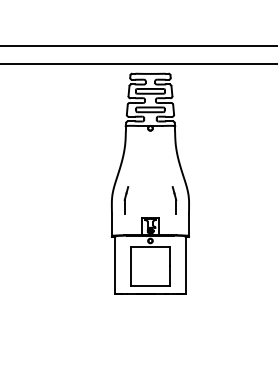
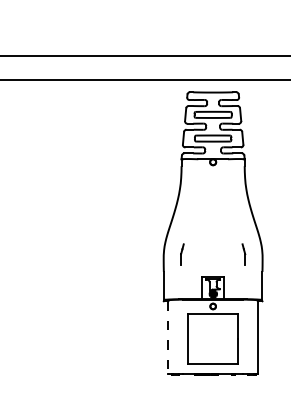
part: (126, 200) -> (182, 254), size x0.6
part: (174, 200) -> (243, 254), size x0.6
line: (115, 265) -> (168, 337), solid -> dashed

